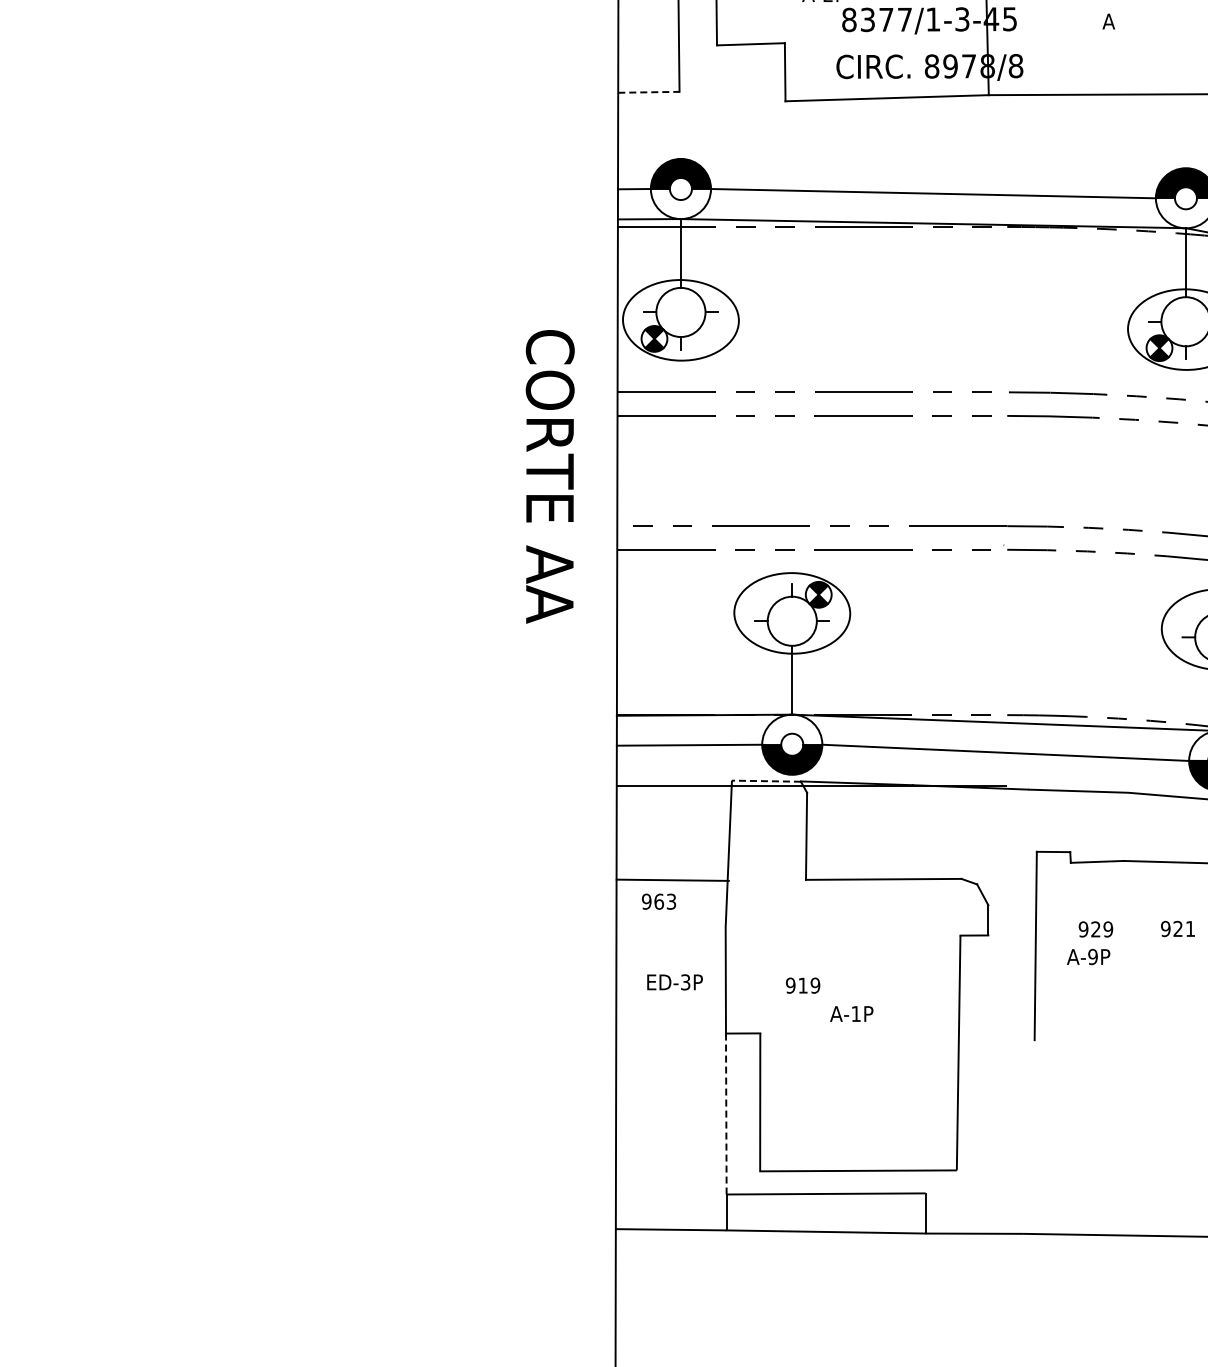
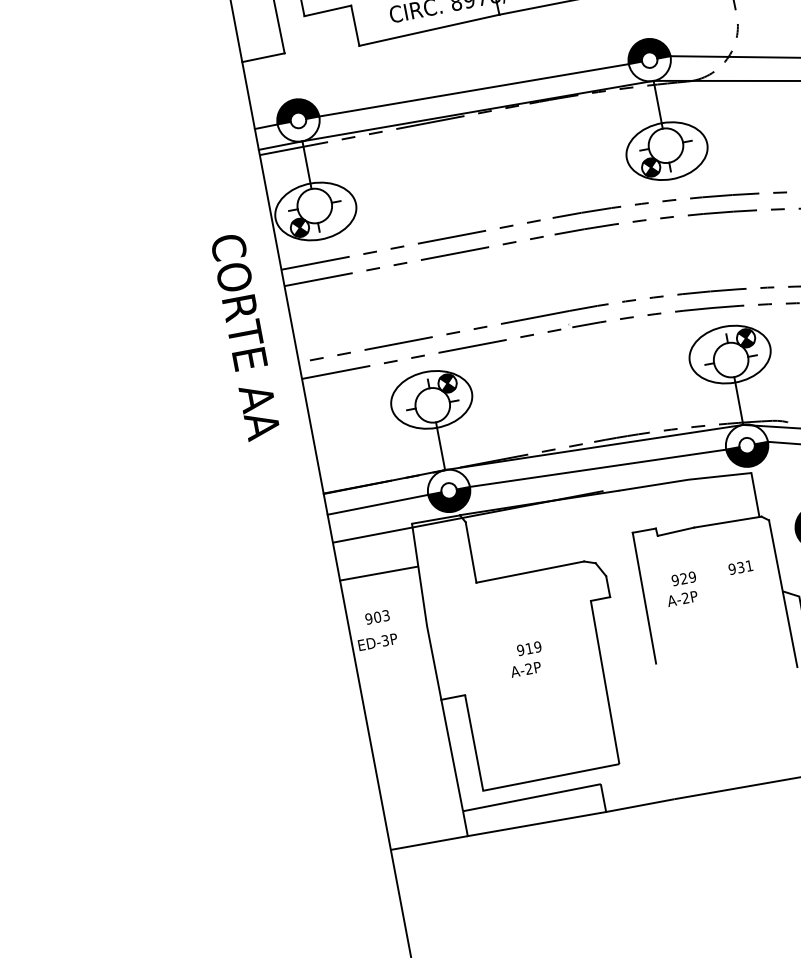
line: (648, 92) -> (263, 57), dashed -> solid
line: (765, 781) -> (435, 519), dashed -> solid
line: (672, 879) -> (378, 573), moved
text: (659, 901) -> (377, 617), 963 -> 903
text: (1177, 929) -> (740, 568), 921 -> 931
text: (1092, 957) -> (685, 598), A-9P -> A-2P
text: (674, 982) -> (377, 642), moved
text: (803, 985) -> (529, 648), moved
text: (855, 1013) -> (528, 668), A-1P -> A-2P
line: (726, 1114) -> (452, 755), dashed -> solid

